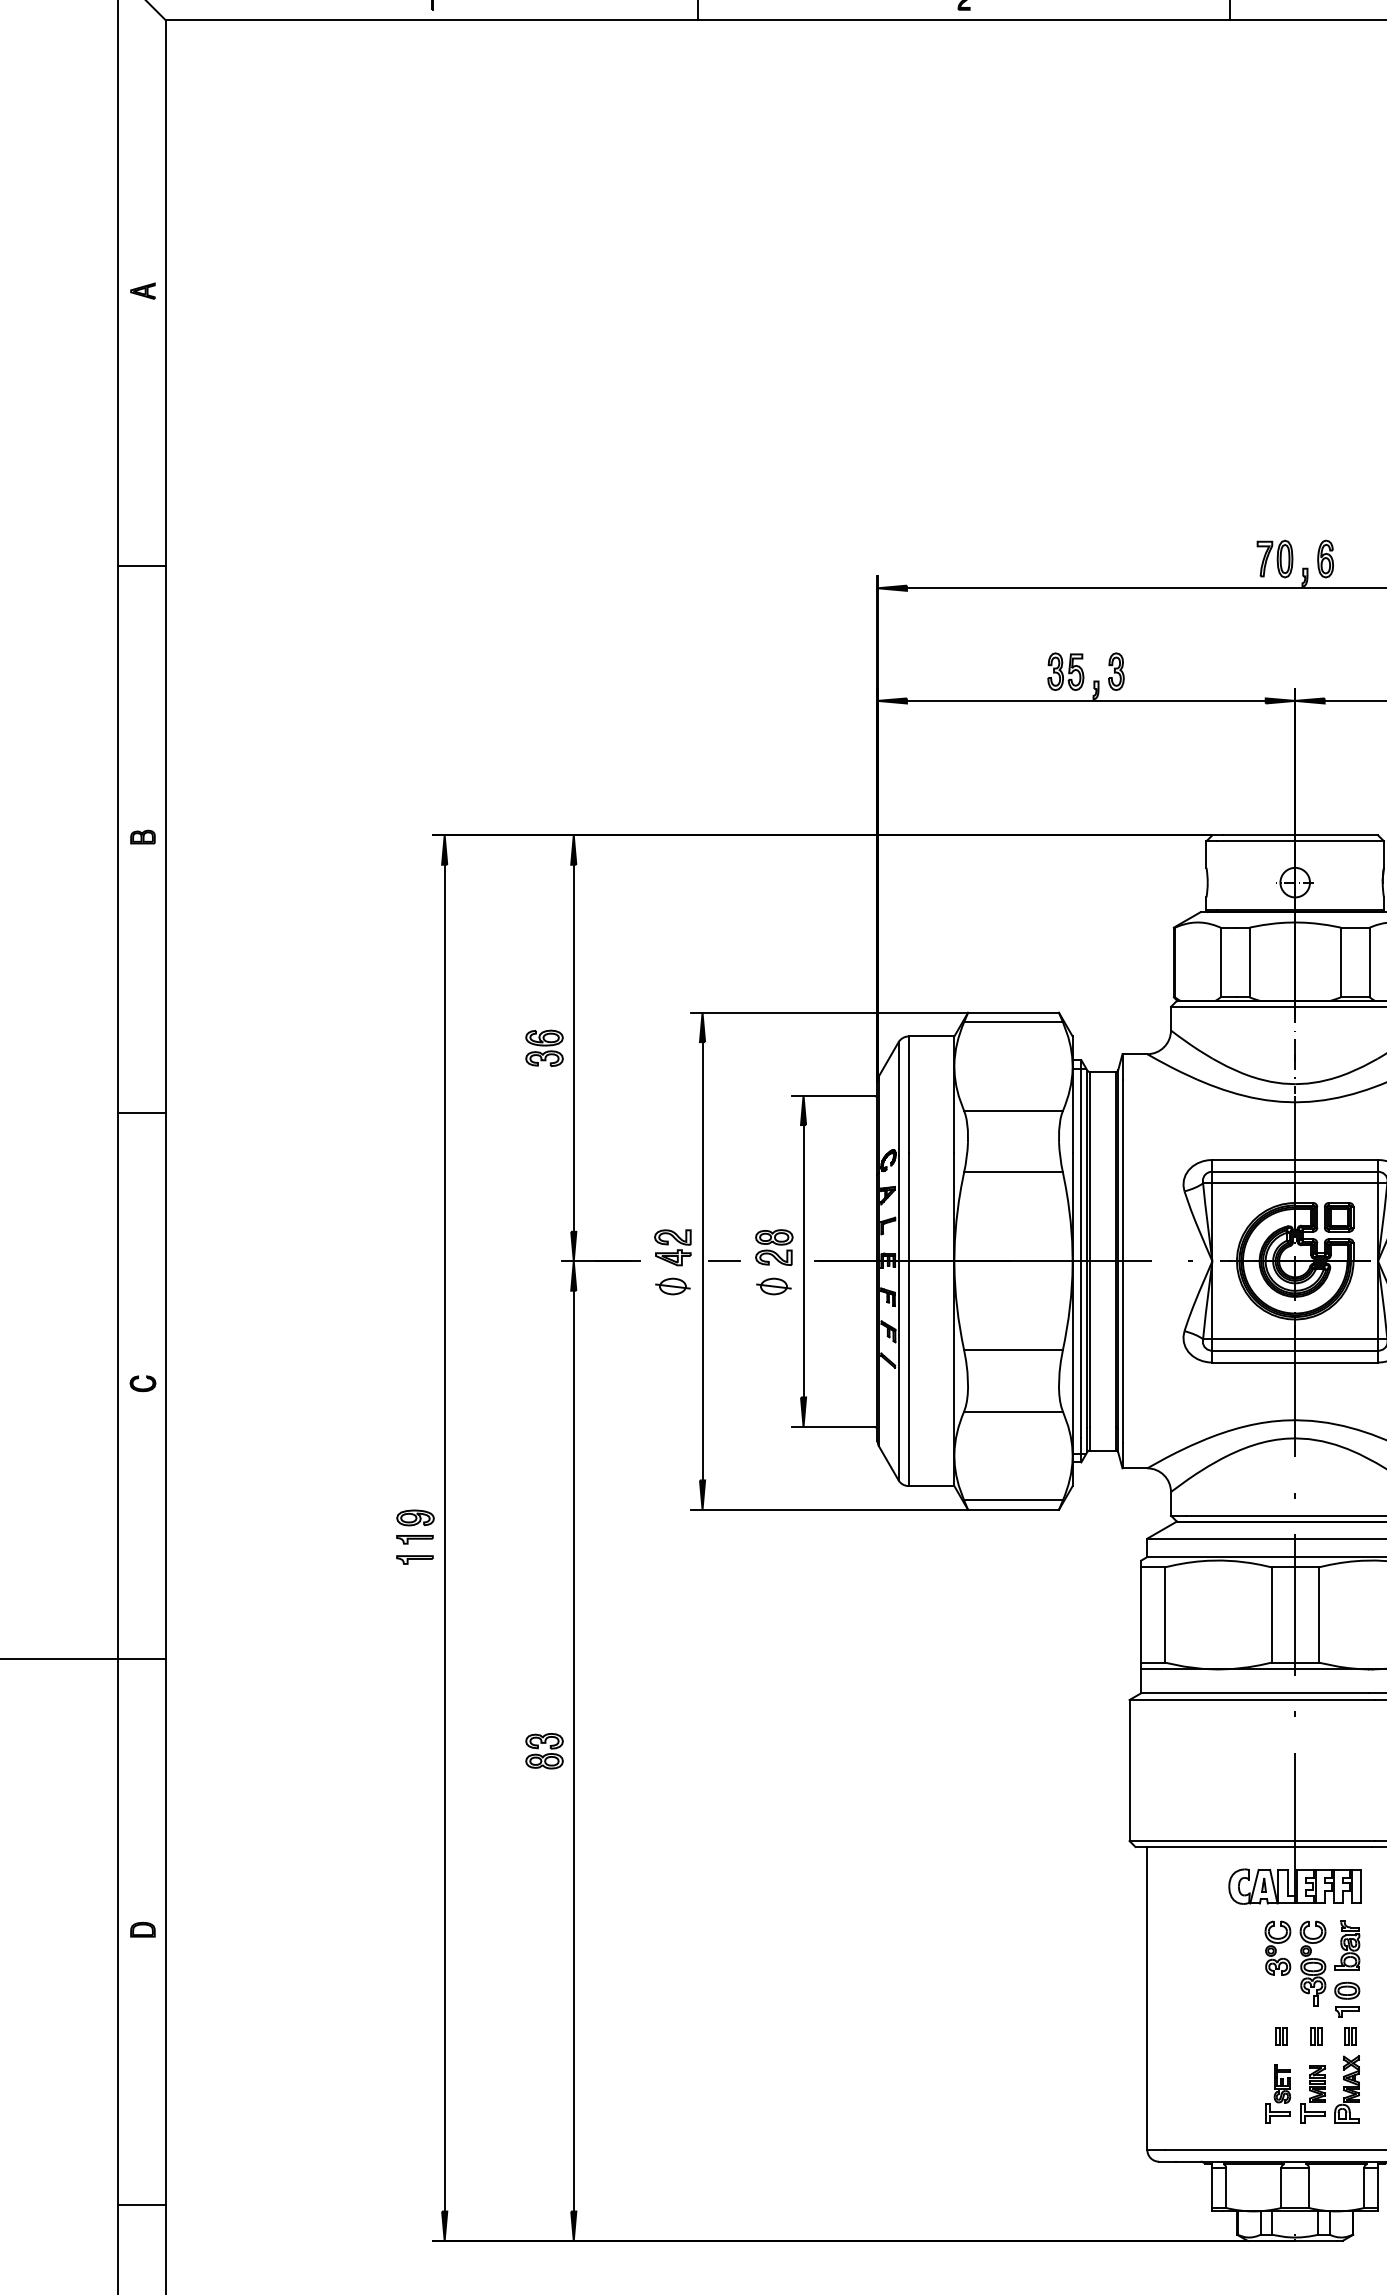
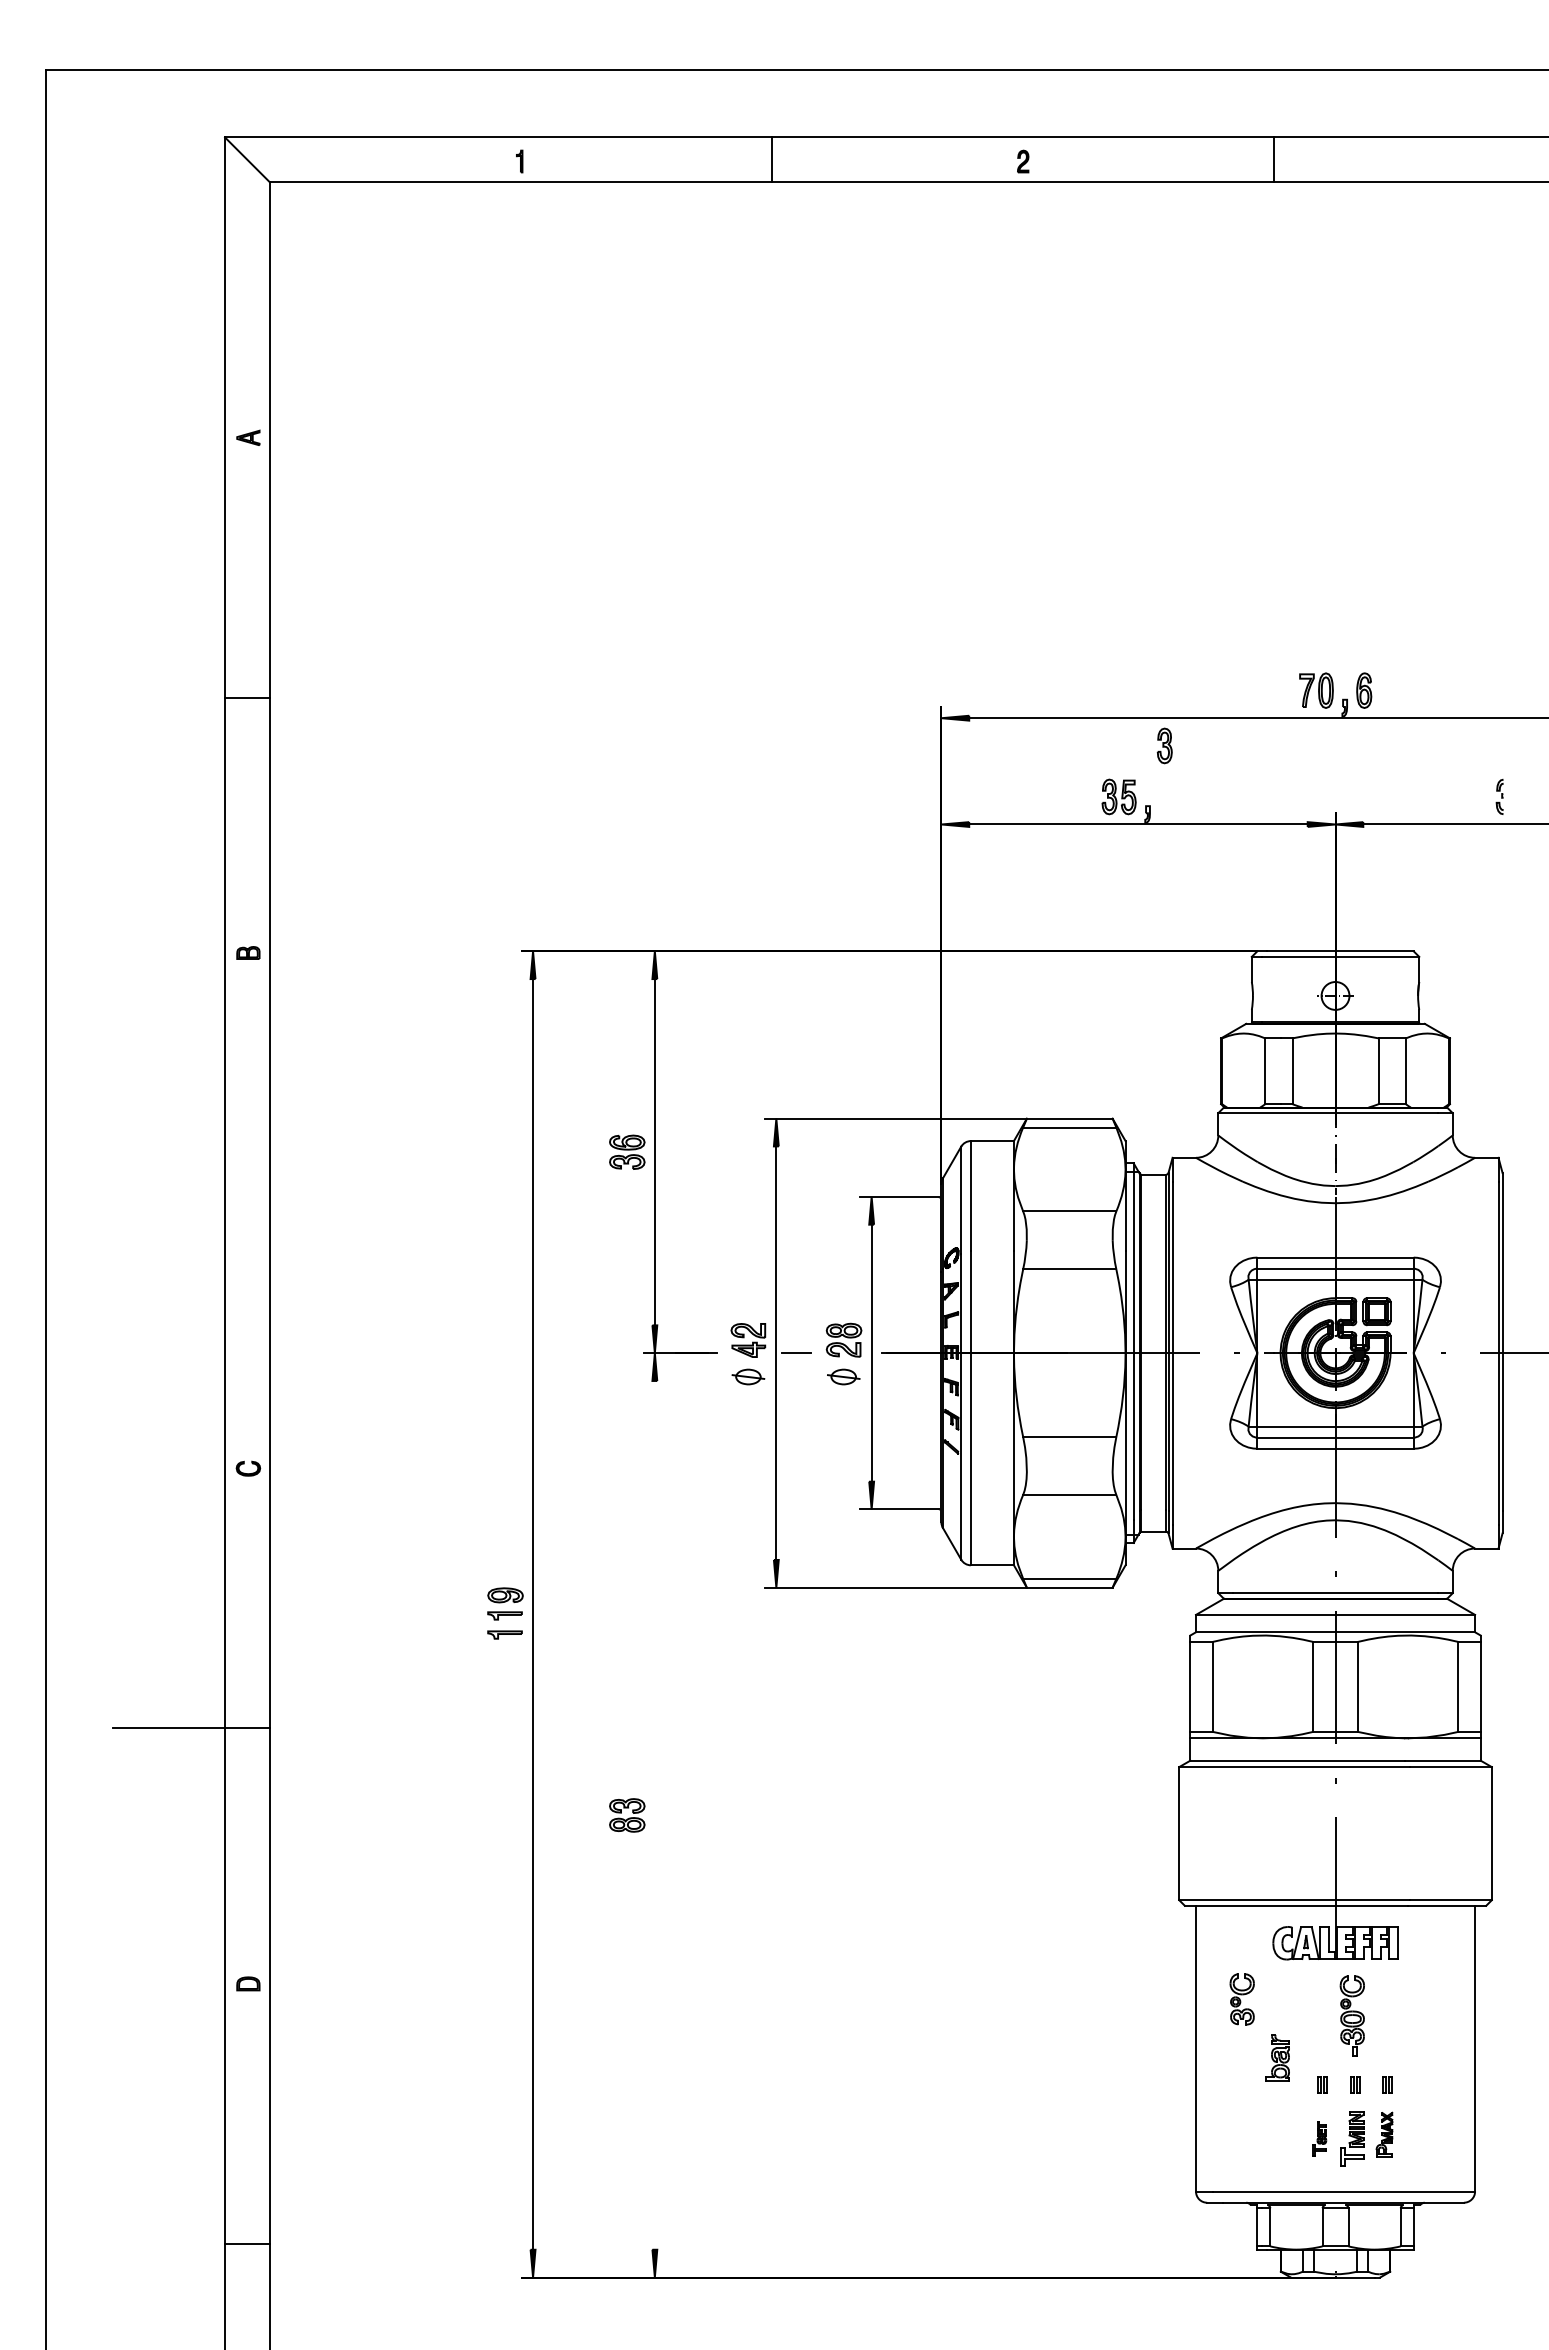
part: (1116, 671) -> (1164, 745), moved
line: (142, 1112) -> (247, 1212), removed
line: (573, 1750) -> (654, 1814), removed
part: (1347, 1945) -> (1277, 2057), moved
part: (1277, 1948) -> (1241, 1999), moved
part: (1347, 1999) -> (1384, 2049), removed
part: (1347, 2089) -> (1384, 2134), size x0.7
part: (1278, 2093) -> (1319, 2138), size x0.6

